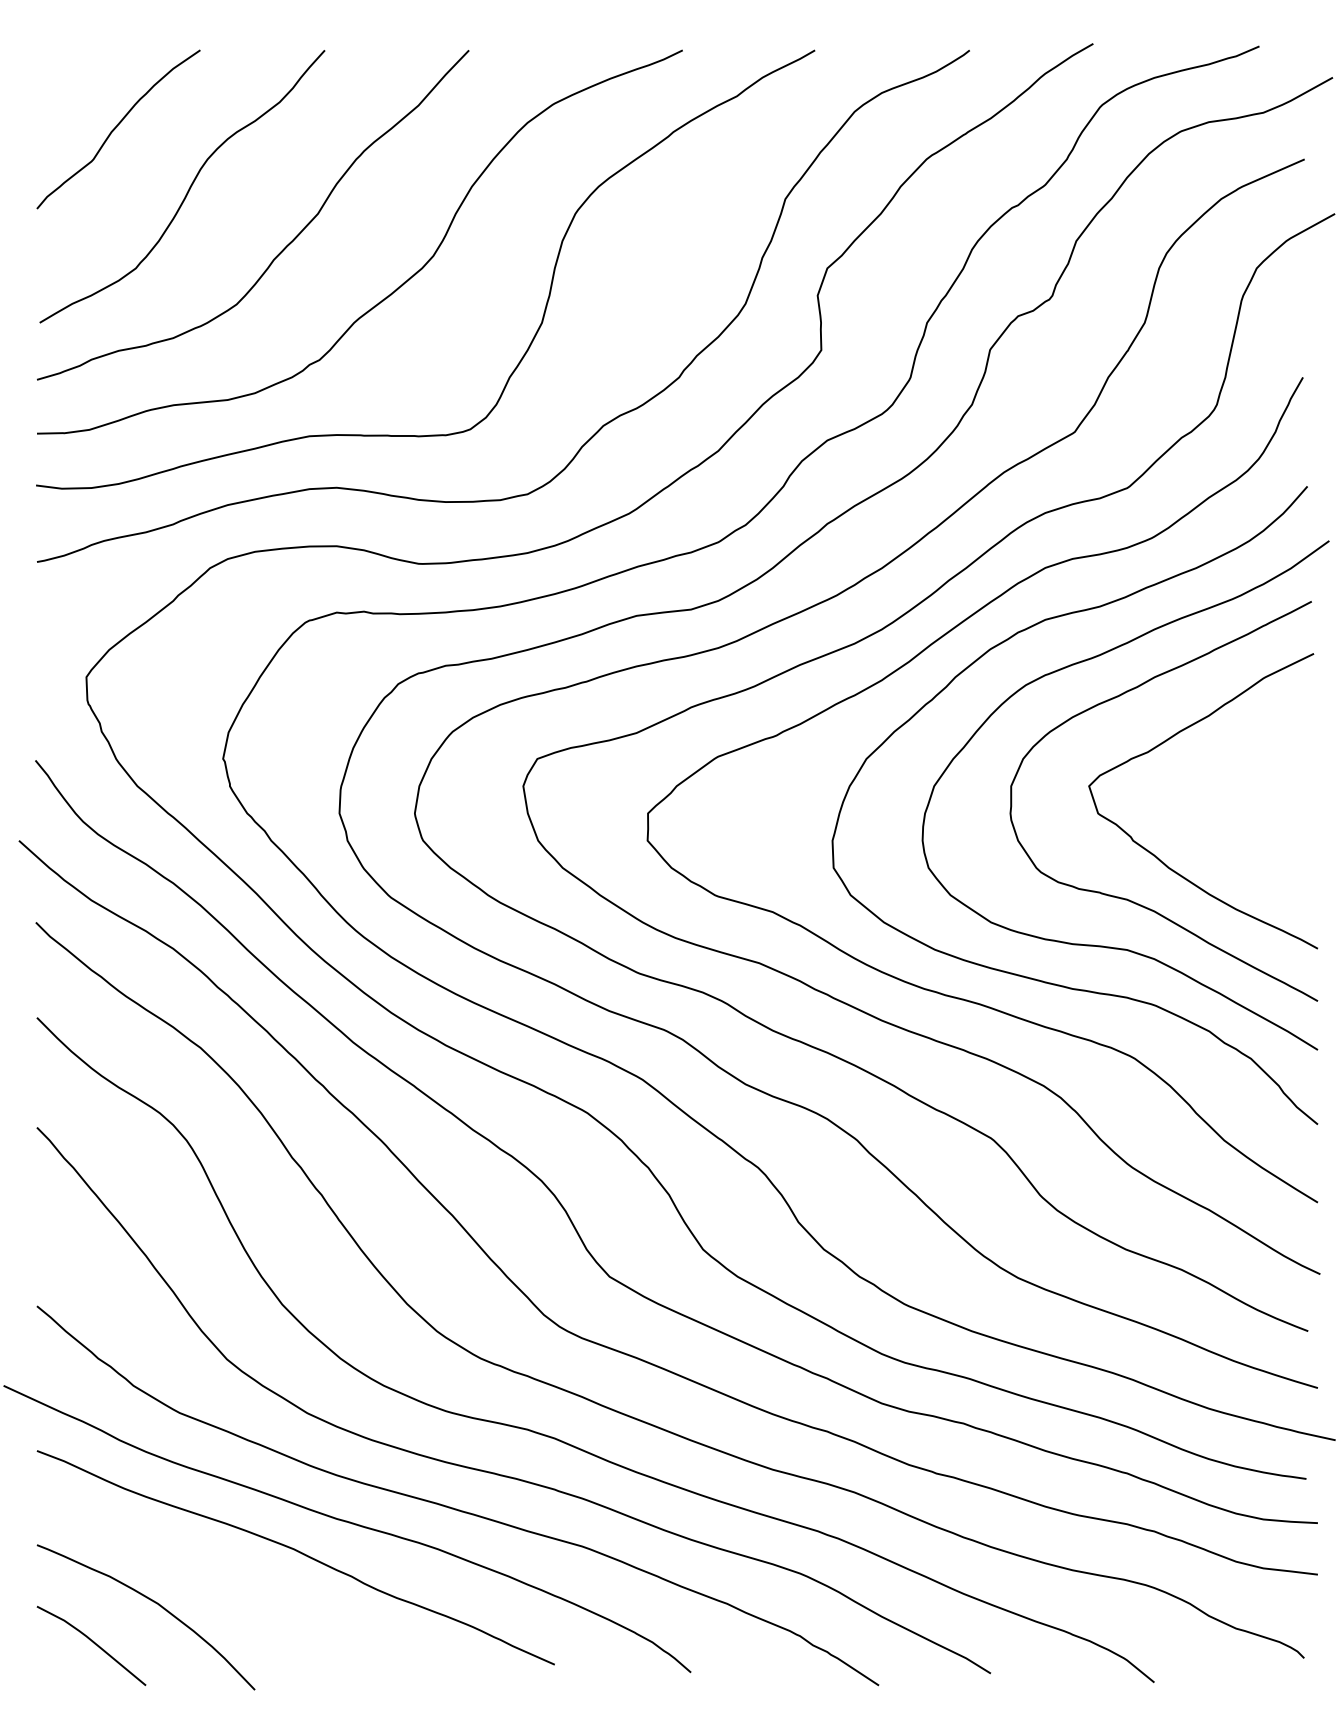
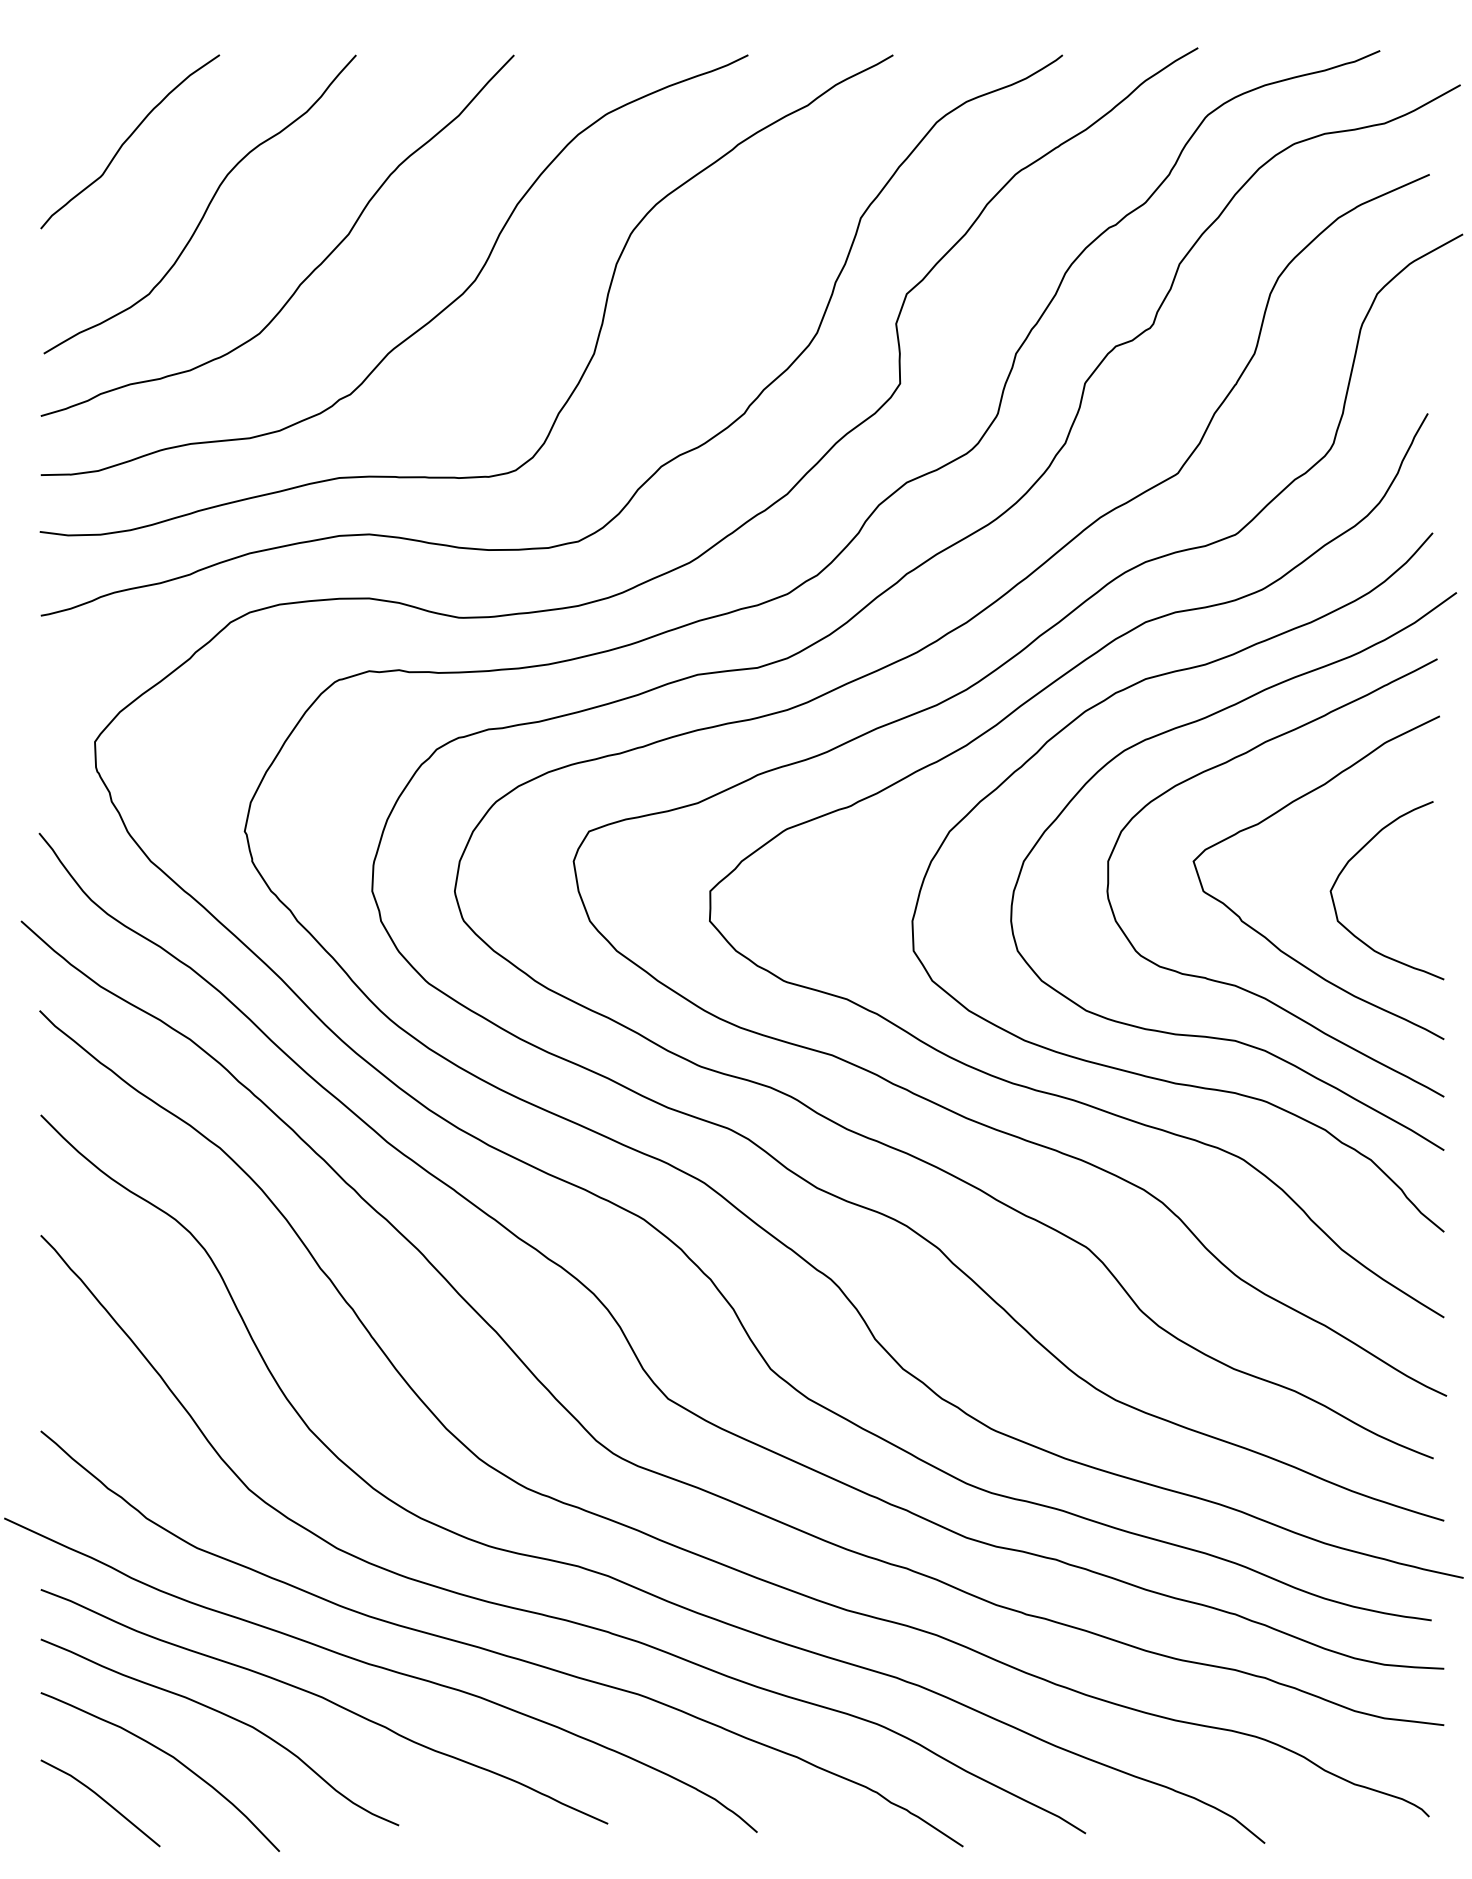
curve: (1236, 782) -> (1354, 857), added
curve: (206, 1566) -> (226, 1716), added

